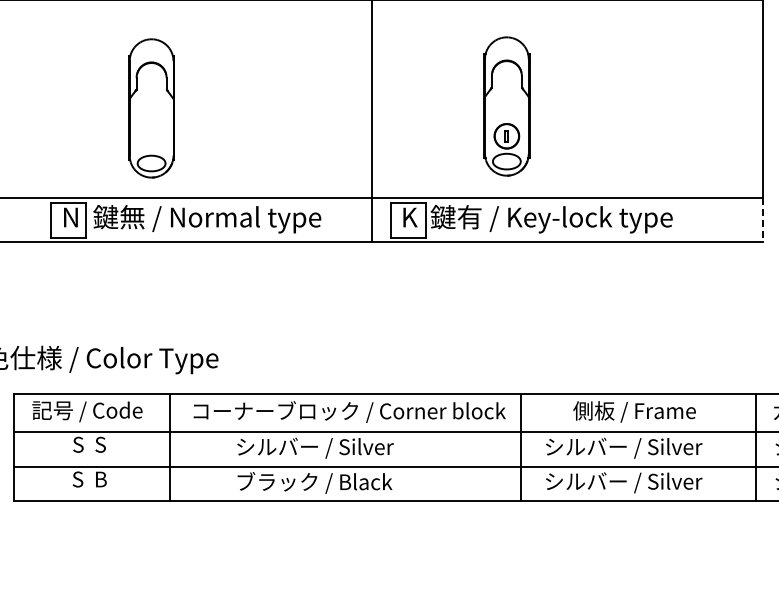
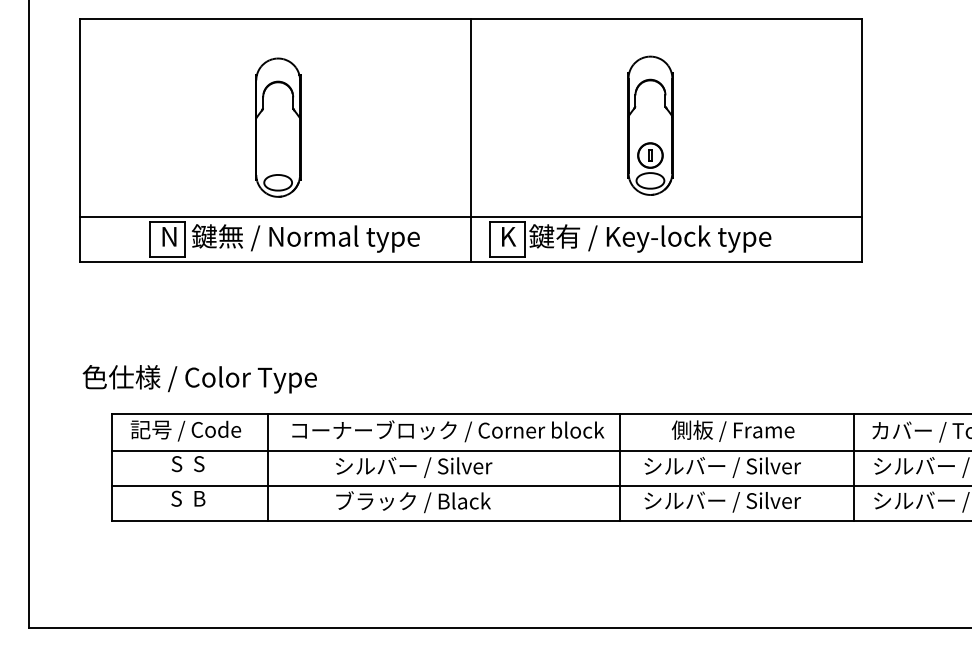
part: (506, 106) -> (650, 125), moved
part: (151, 108) -> (278, 127), moved
line: (762, 220) -> (861, 239), dashed -> solid

